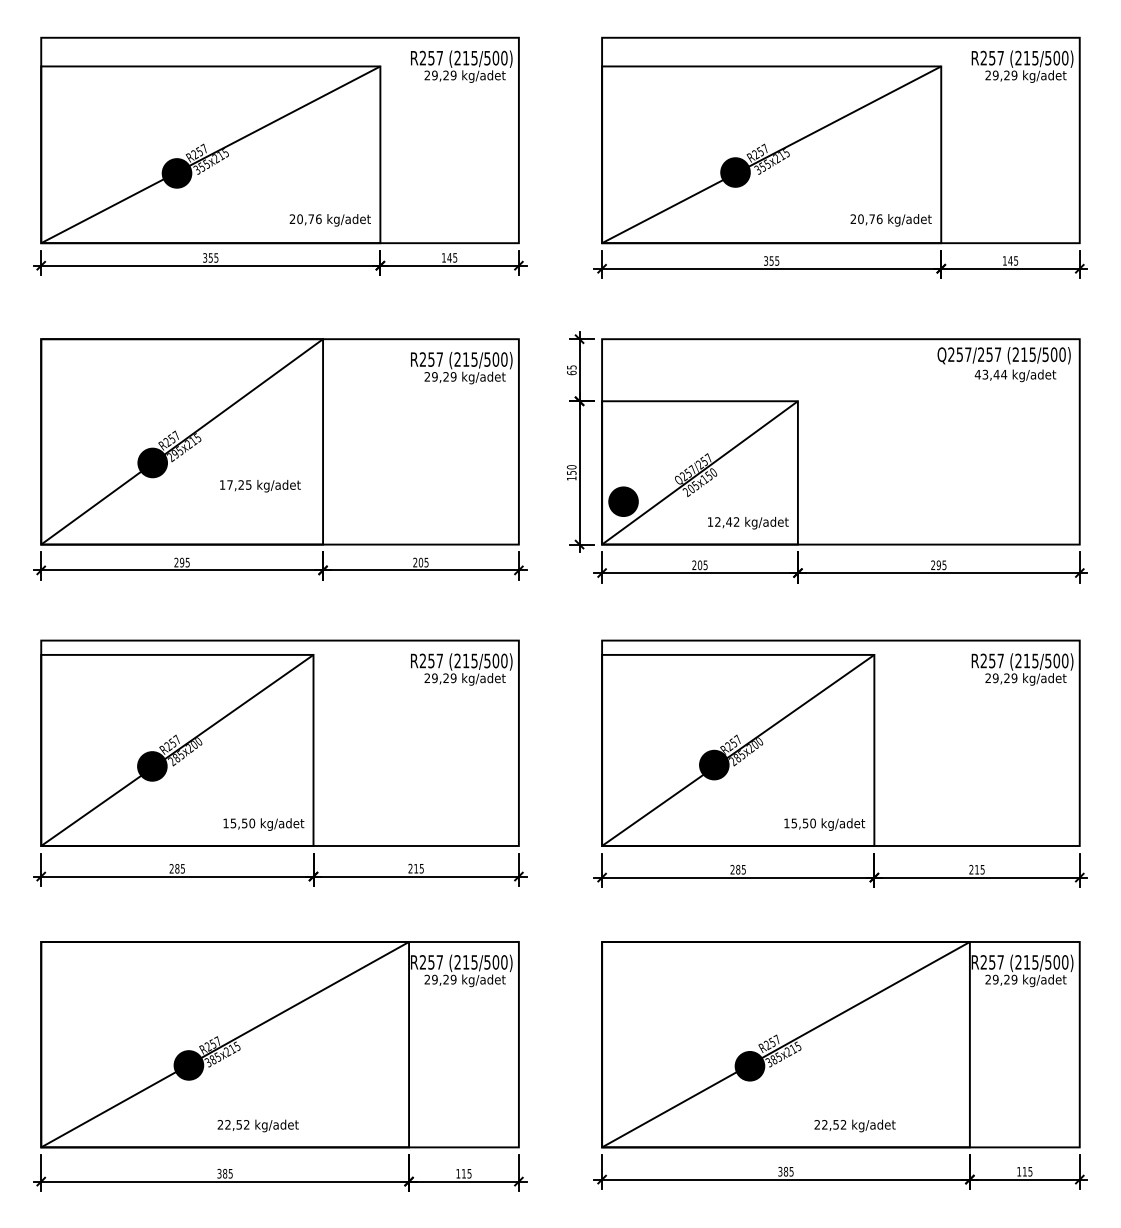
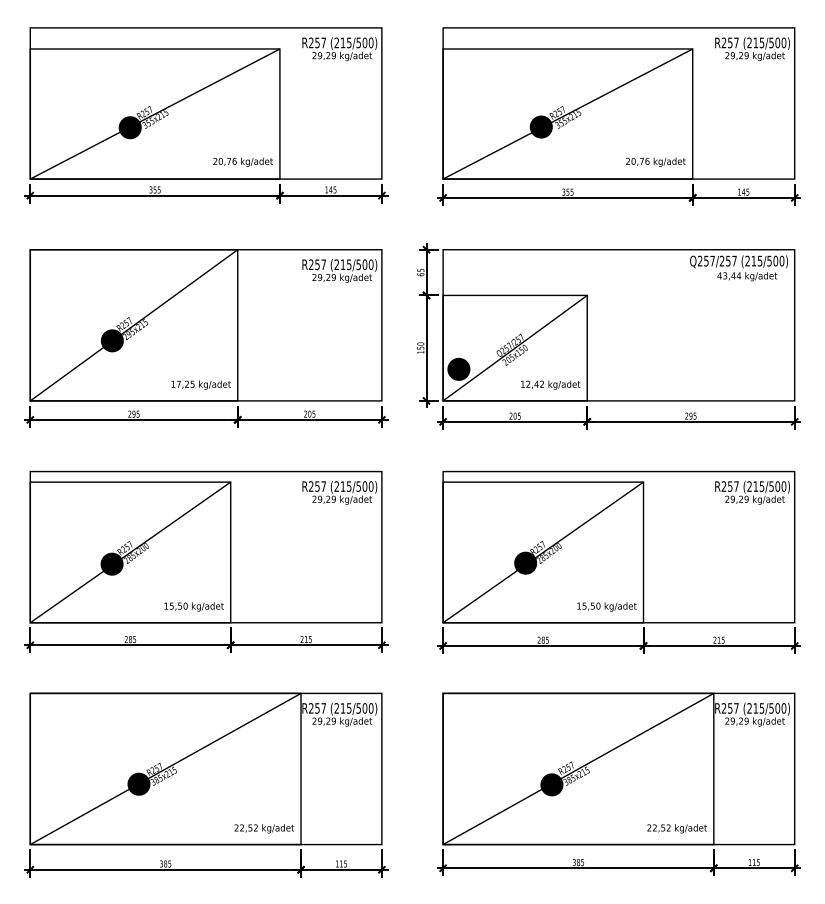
text: (260, 486) -> (201, 385), moved
text: (257, 1125) -> (263, 828), moved
text: (854, 1125) -> (676, 828), moved

